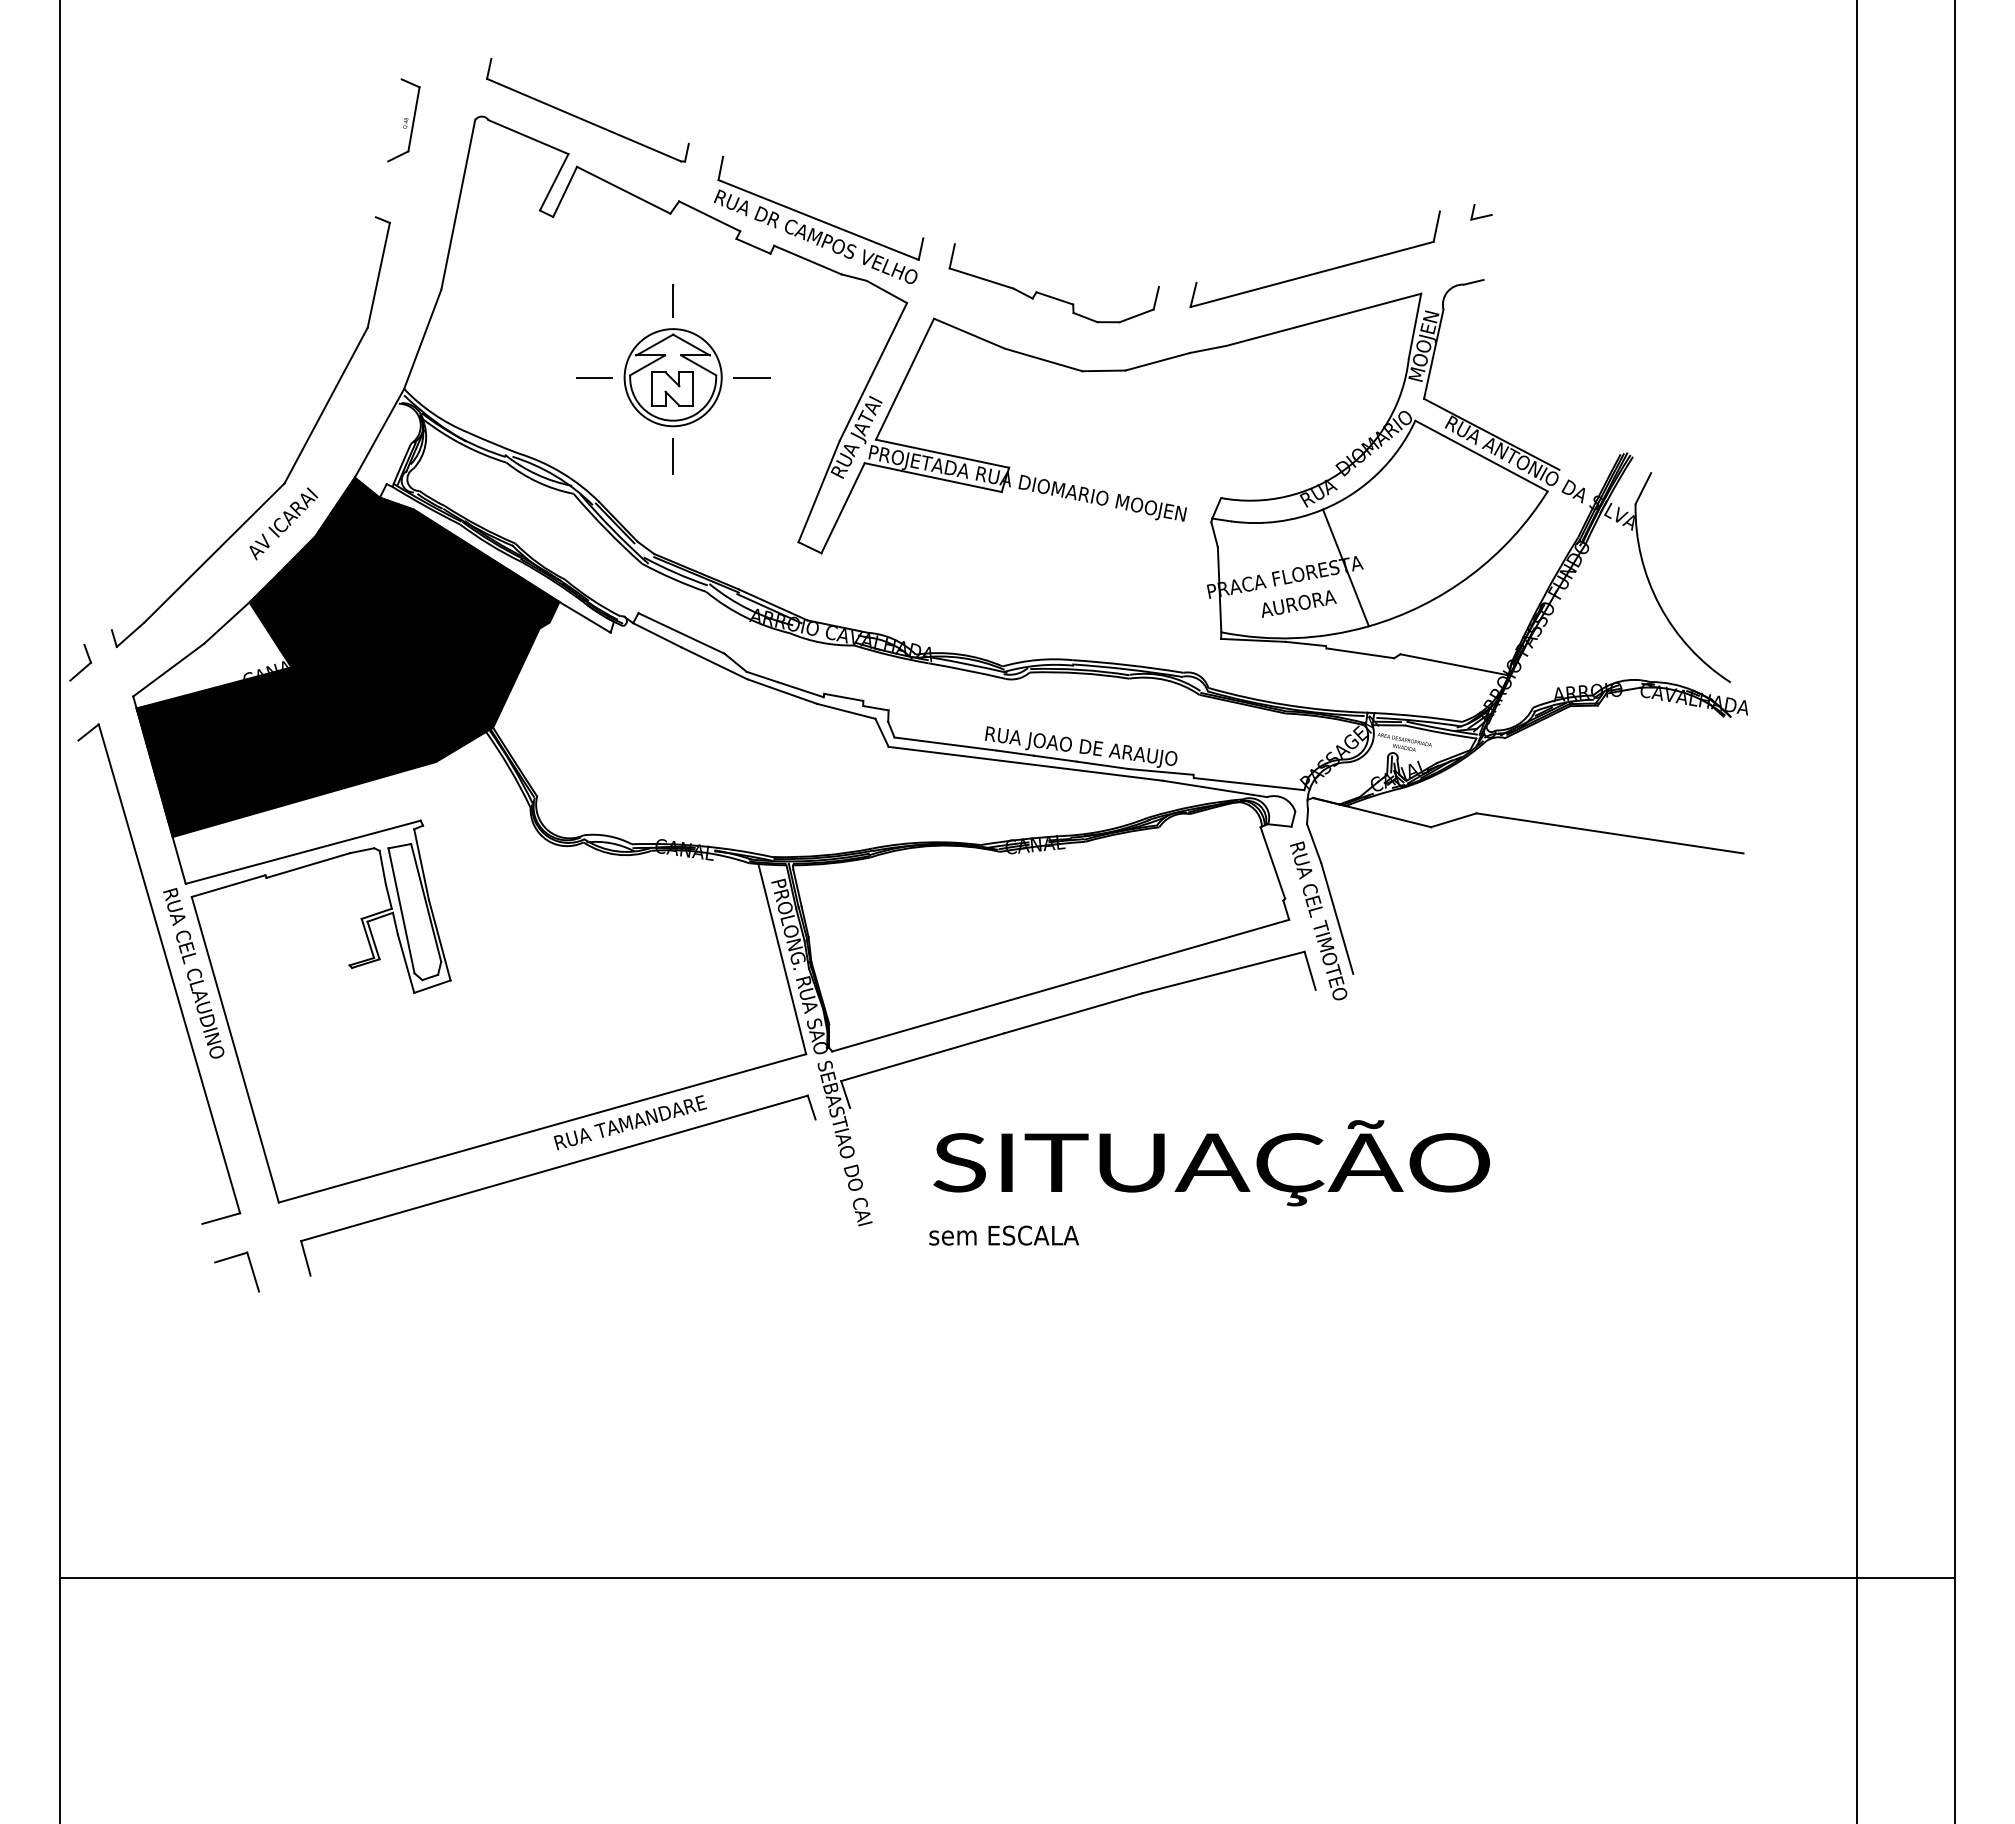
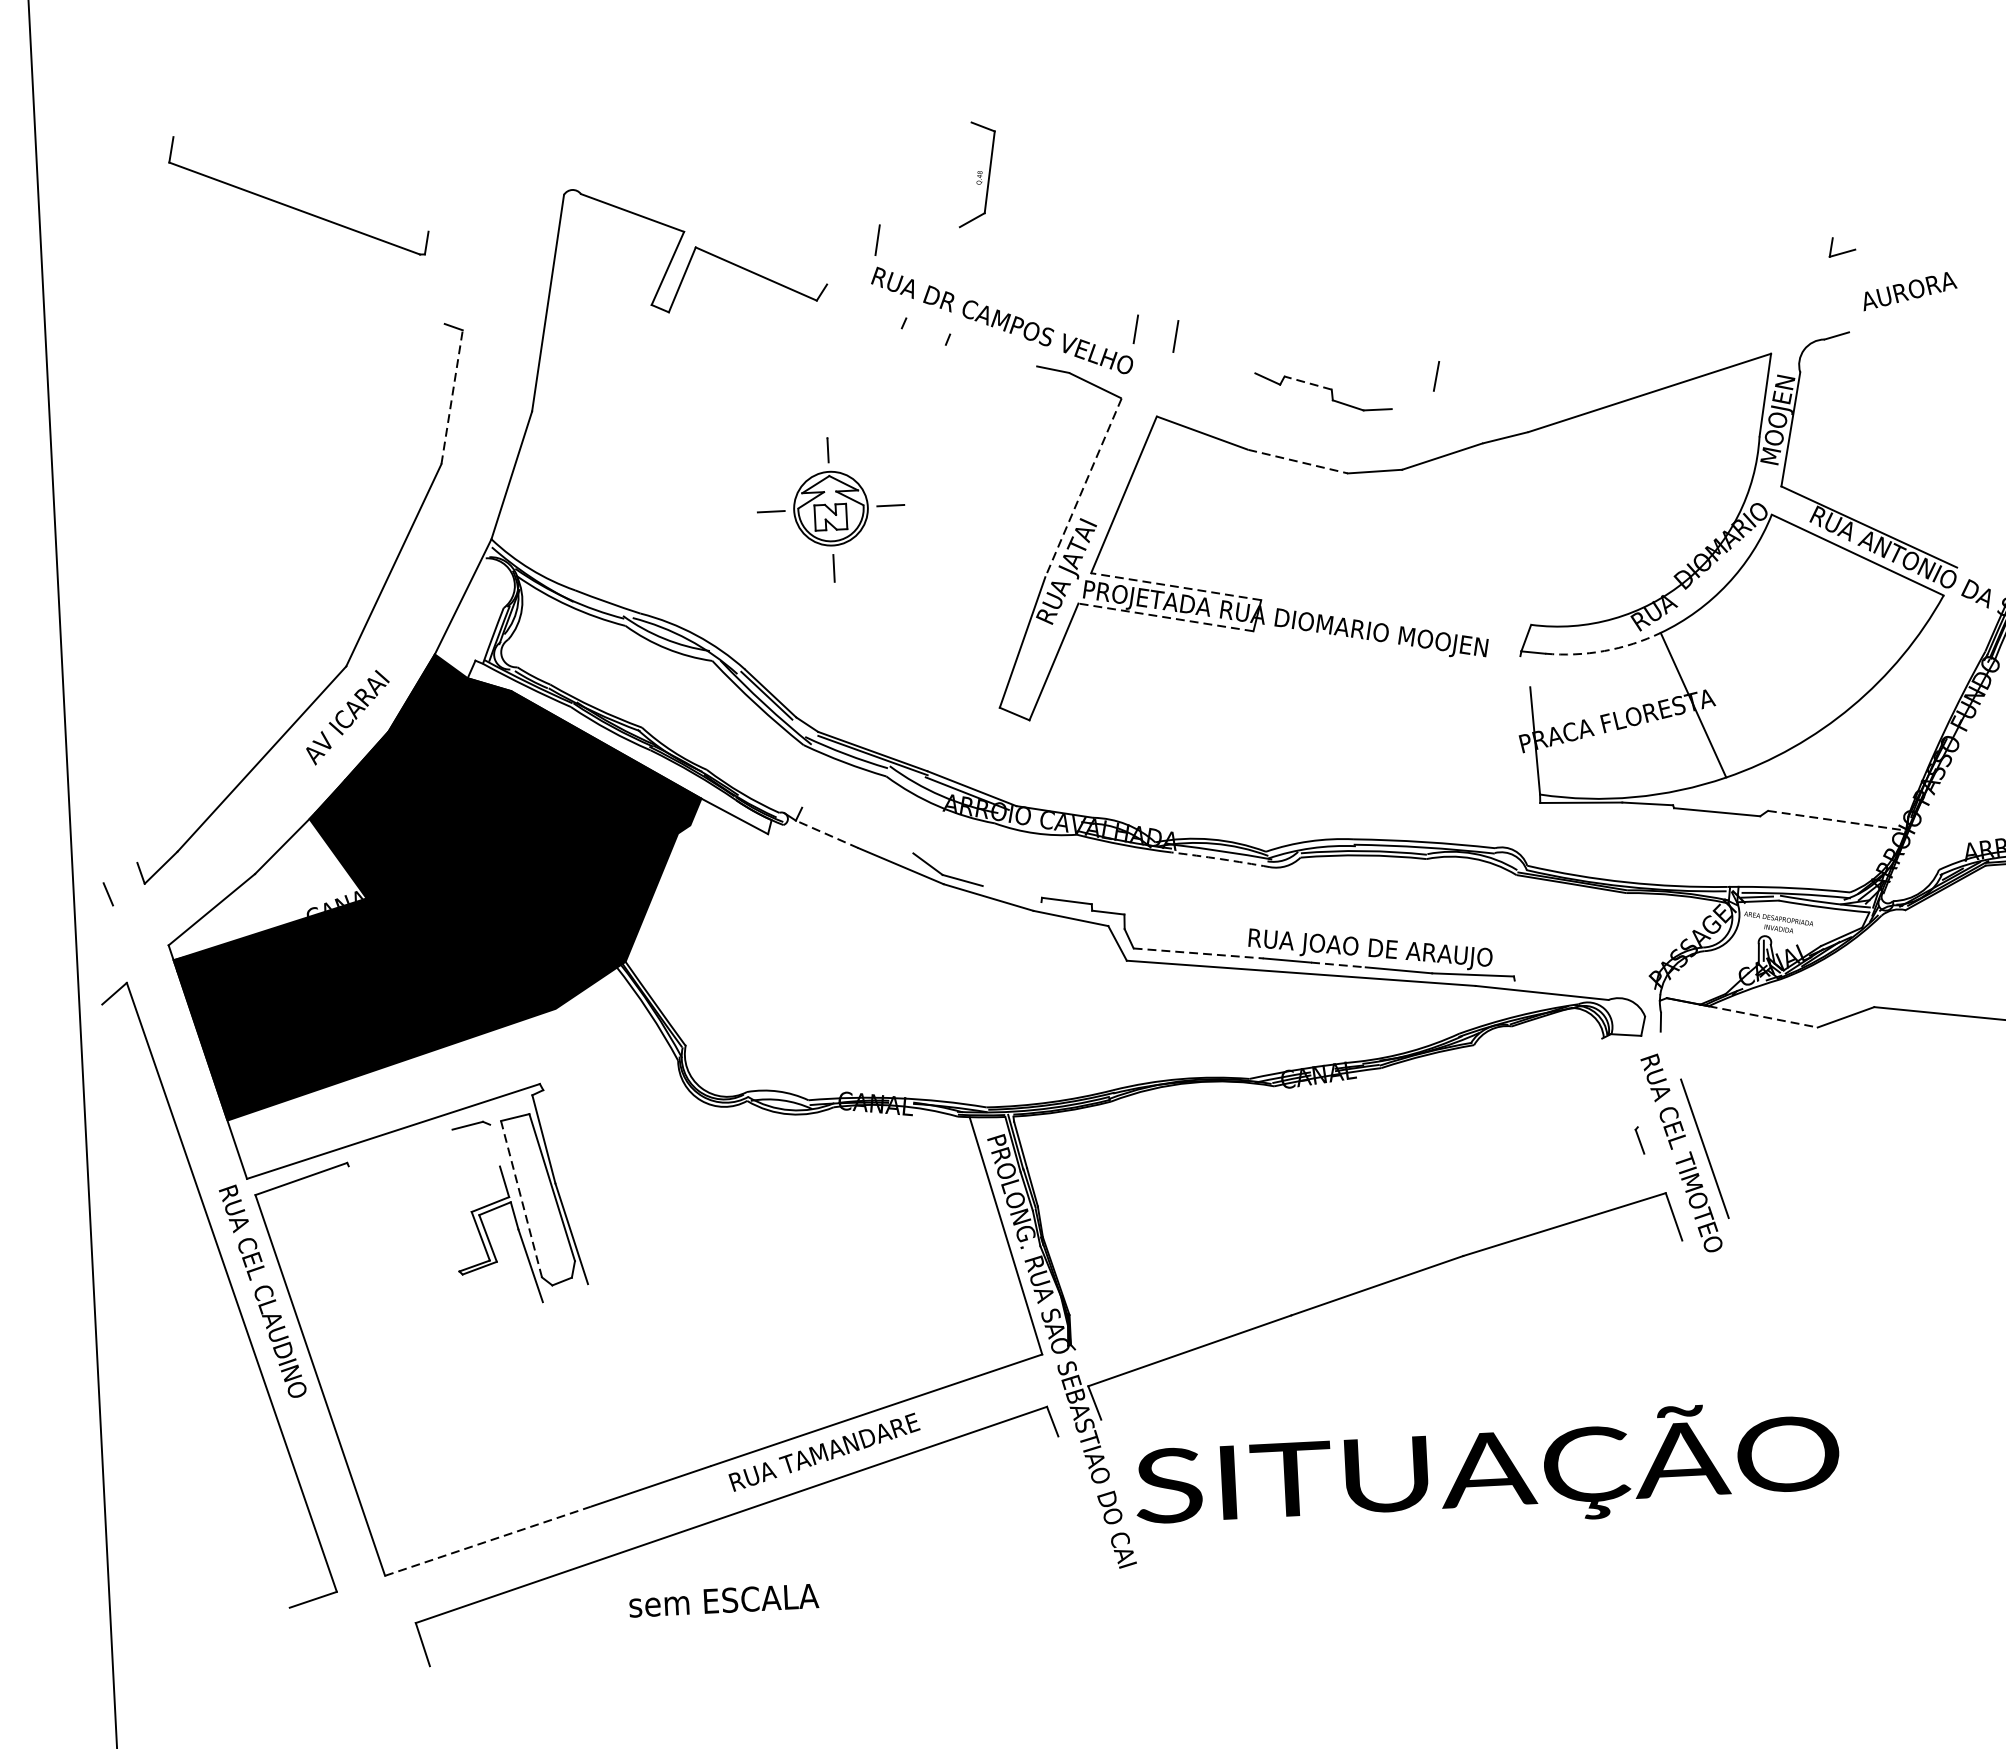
part: (583, 118) -> (293, 206), moved
part: (403, 120) -> (976, 174), moved
line: (709, 216) -> (866, 301), removed
line: (818, 219) -> (1004, 298), removed
line: (753, 245) -> (923, 335), removed
line: (807, 259) -> (993, 349), removed
part: (1318, 271) -> (1639, 332), removed
line: (378, 275) -> (451, 397), solid -> dashed
line: (981, 278) -> (1214, 362), removed
line: (1054, 298) -> (1307, 383), solid -> dashed
line: (1136, 315) -> (1412, 399), removed
line: (1044, 360) -> (1299, 462), solid -> dashed
line: (873, 372) -> (1083, 488), solid -> dashed
part: (673, 379) -> (831, 510), size x0.6
line: (942, 453) -> (1176, 586), solid -> dashed
line: (932, 477) -> (1165, 617), solid -> dashed
arc: (1277, 521) -> (1603, 650), solid -> dashed
line: (1214, 534) -> (1525, 671), removed
text: (1299, 603) -> (1910, 290), moved
line: (681, 633) -> (857, 830), removed
line: (657, 635) -> (827, 834), solid -> dashed
line: (1454, 664) -> (1836, 820), solid -> dashed
arc: (966, 670) -> (1220, 859), solid -> dashed
line: (80, 671) -> (100, 917), removed
line: (800, 689) -> (1011, 893), removed
line: (945, 744) -> (1198, 954), solid -> dashed
line: (1055, 758) -> (1338, 964), solid -> dashed
line: (1248, 784) -> (1584, 985), removed
line: (1388, 816) -> (1763, 1016), solid -> dashed
line: (1314, 843) -> (1671, 1055), removed
line: (1272, 862) -> (1619, 1082), removed
line: (307, 865) -> (399, 1147), removed
line: (382, 867) -> (494, 1145), removed
line: (401, 910) -> (521, 1198), solid -> dashed
line: (1060, 985) -> (1359, 1251), removed
line: (432, 986) -> (565, 1292), removed
text: (1211, 1163) -> (1487, 1470), moved
line: (361, 1179) -> (488, 1541), solid -> dashed
text: (1003, 1235) -> (723, 1600), moved
part: (232, 1258) -> (330, 1649), removed

